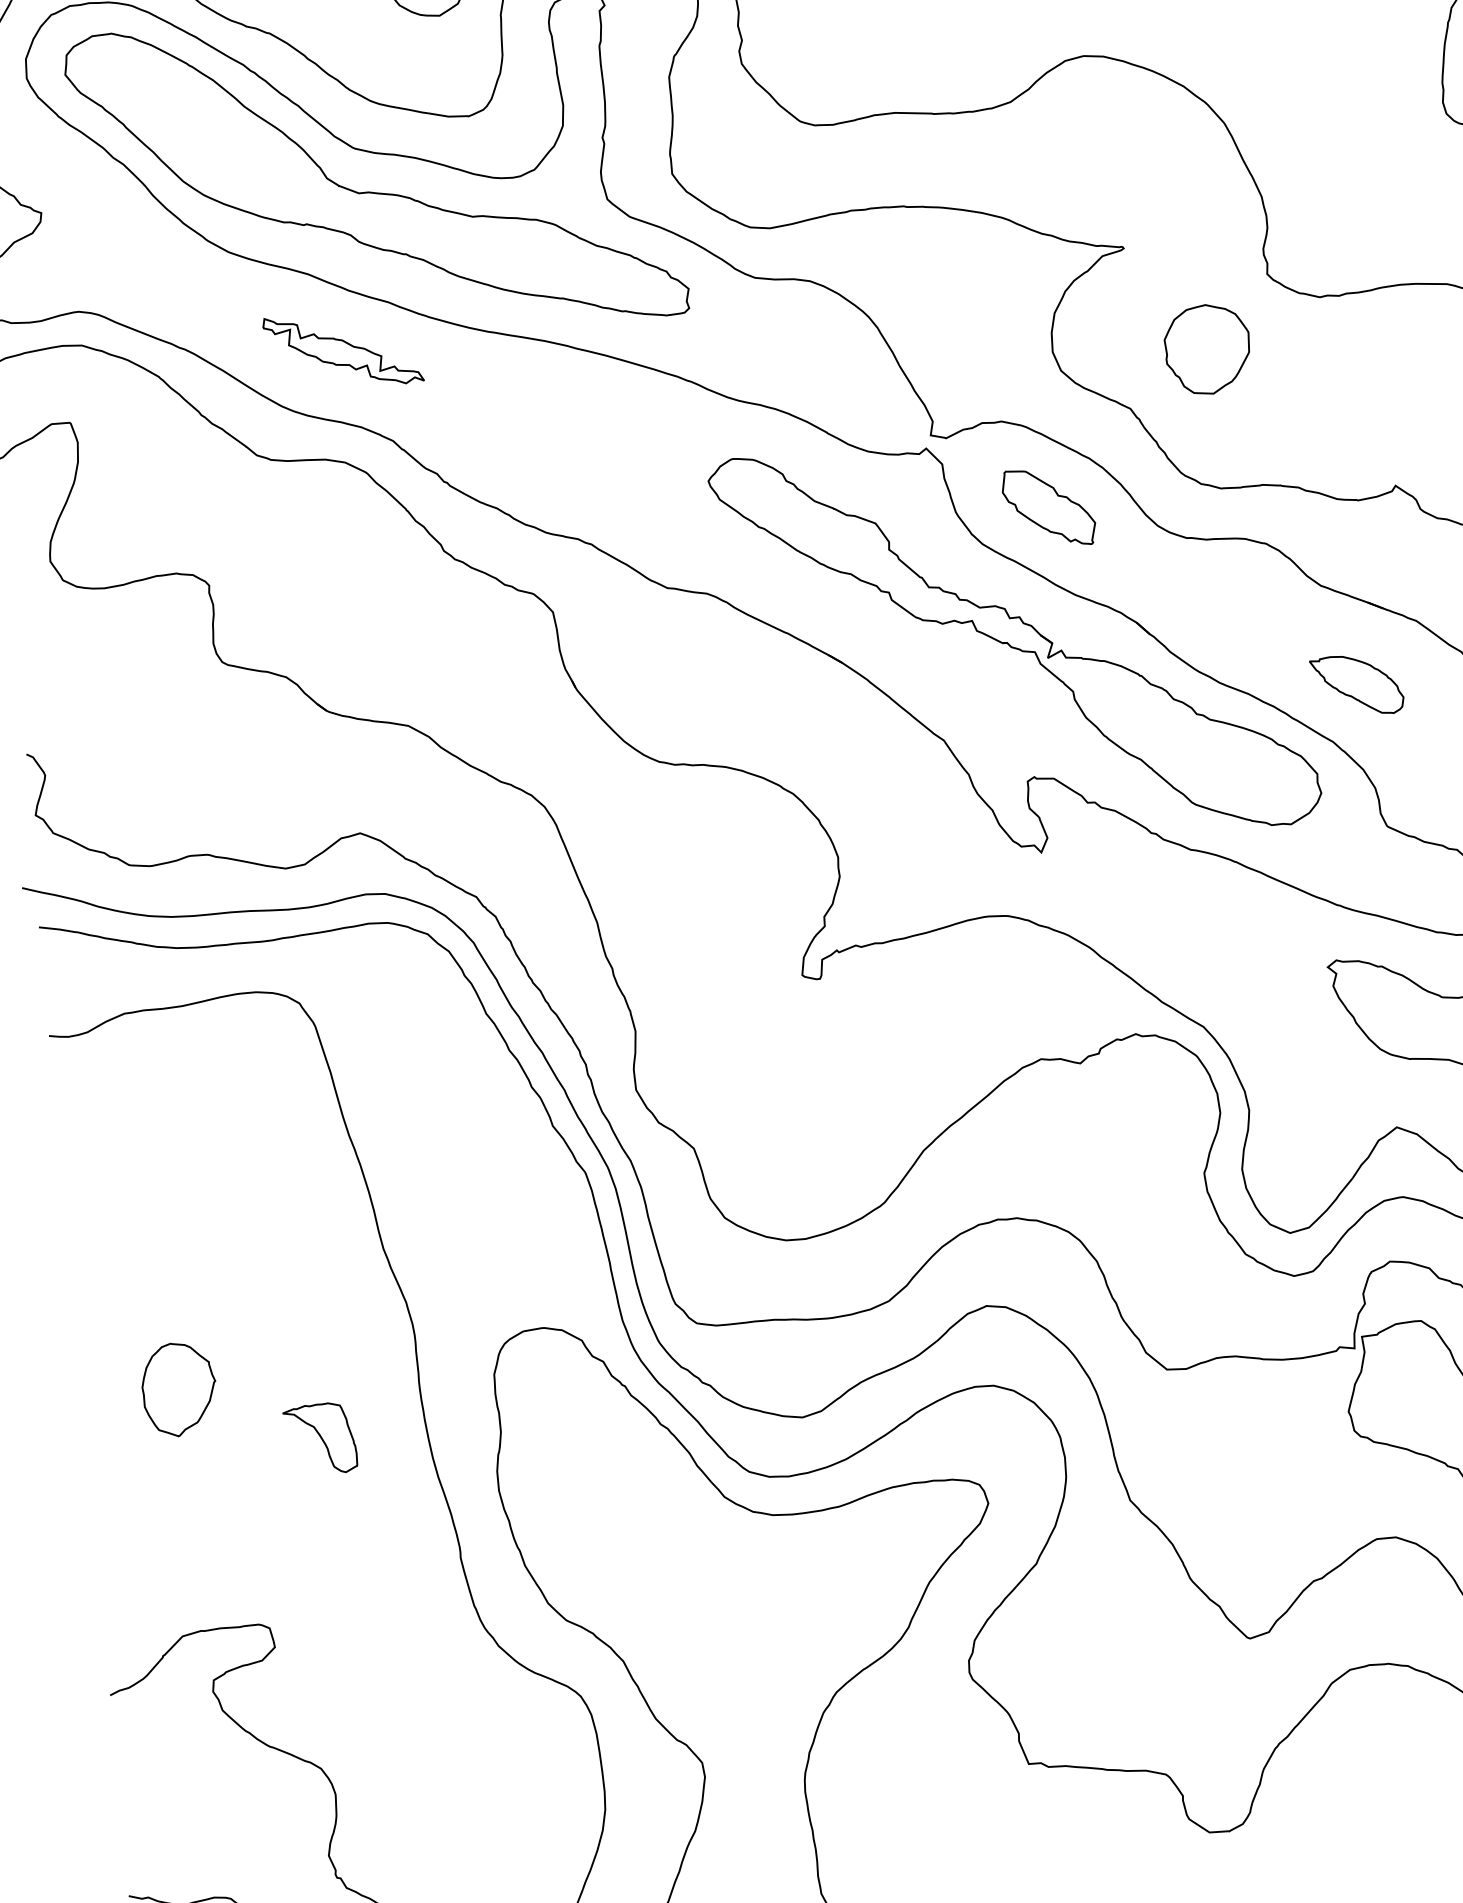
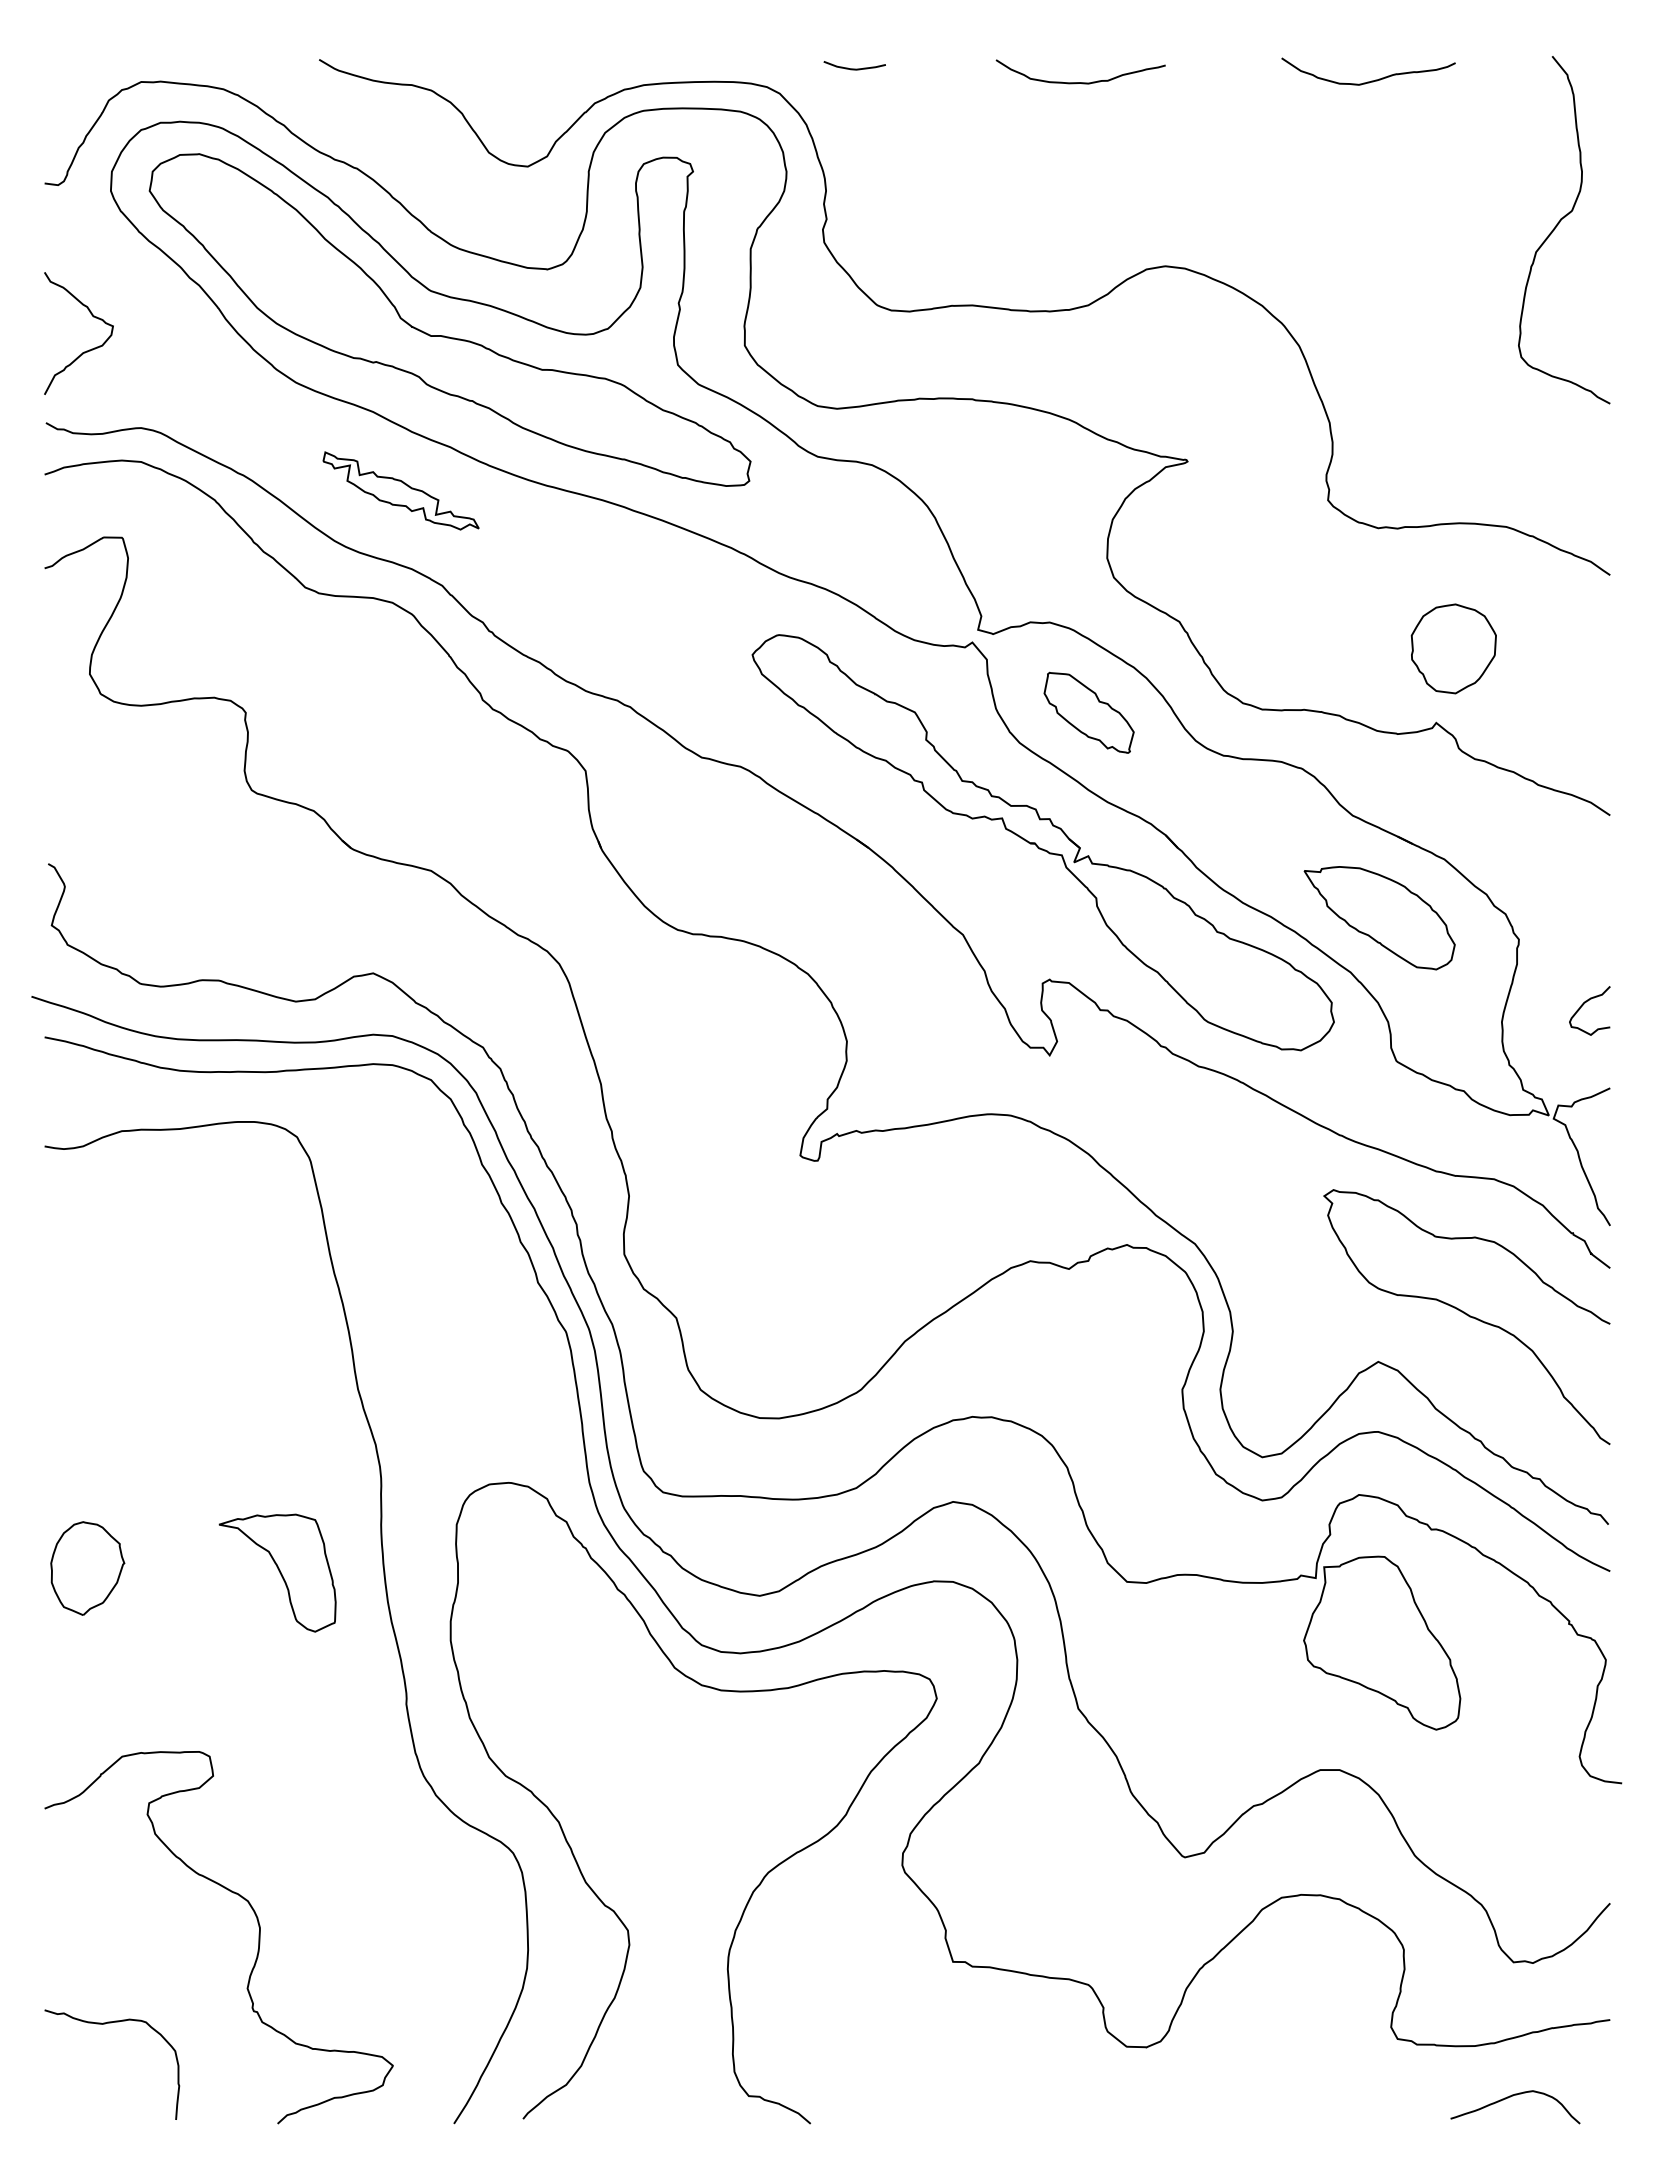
part: (1207, 349) -> (1453, 648), moved
part: (1357, 685) -> (1379, 918), size x1.67
part: (179, 1389) -> (87, 1568), moved
part: (320, 1438) -> (277, 1572), size x1.67

